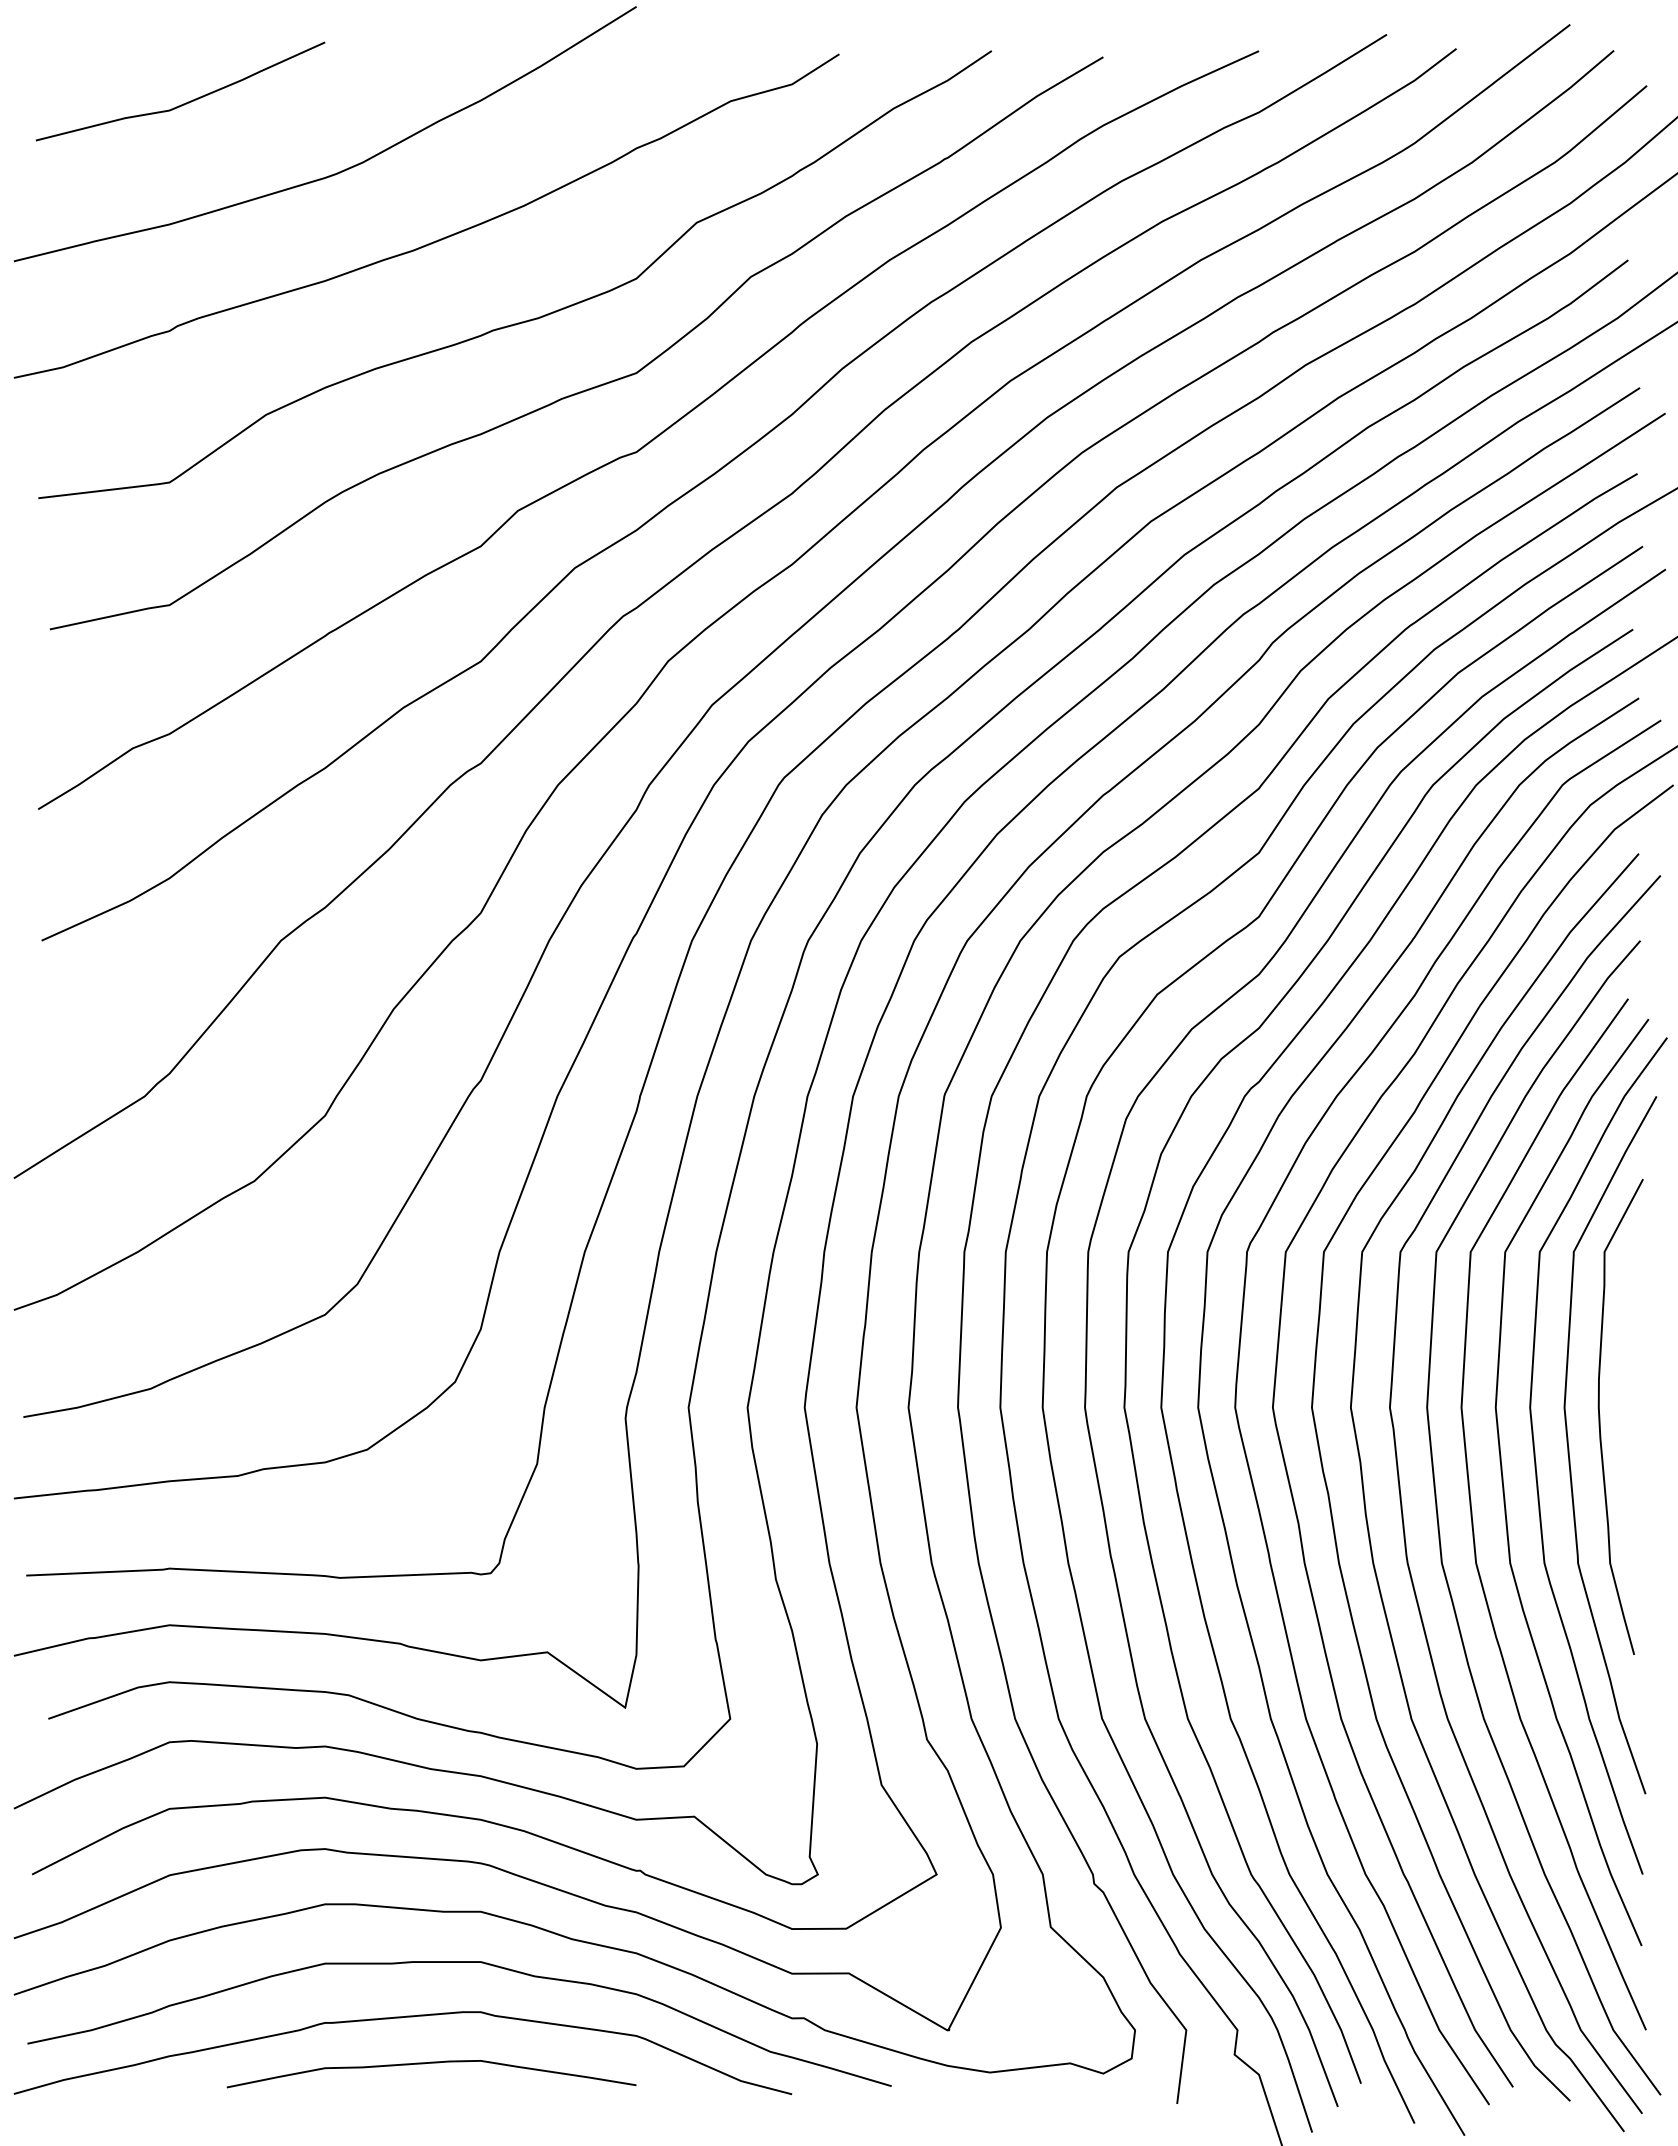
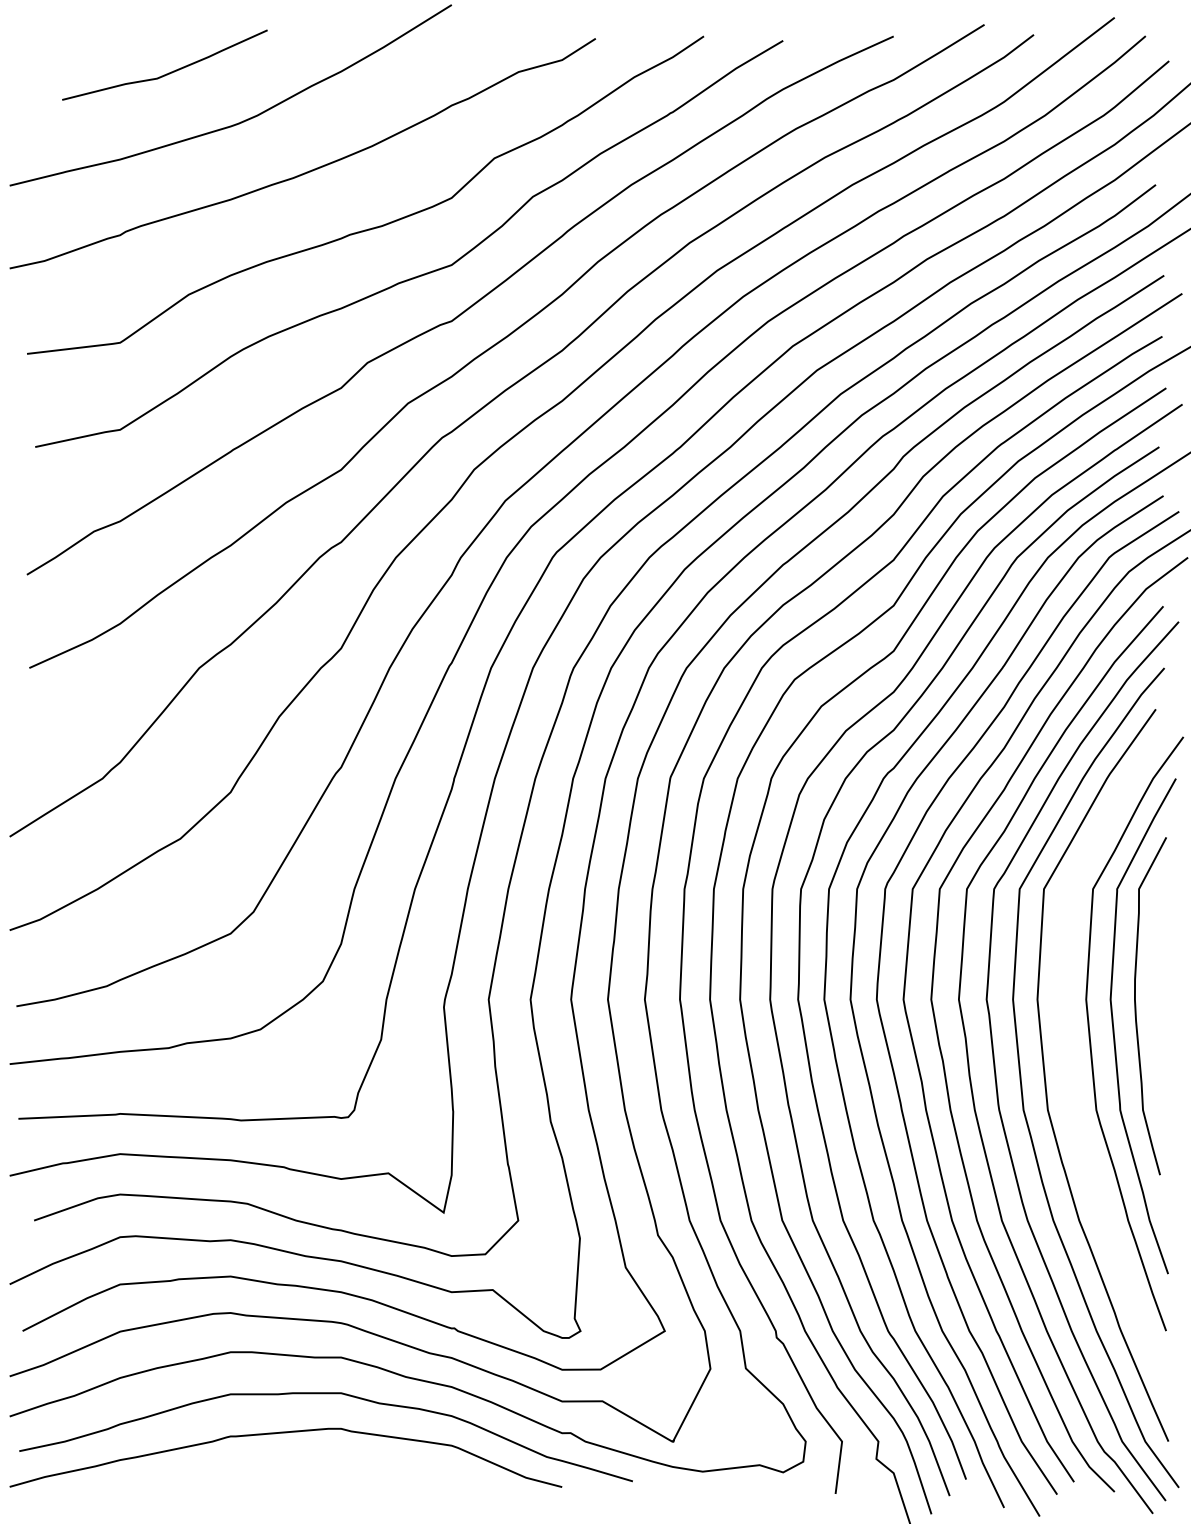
curve: (185, 102) -> (168, 72), moved
curve: (1504, 1486) -> (1068, 1055), removed
curve: (431, 2063) -> (306, 1465), removed

